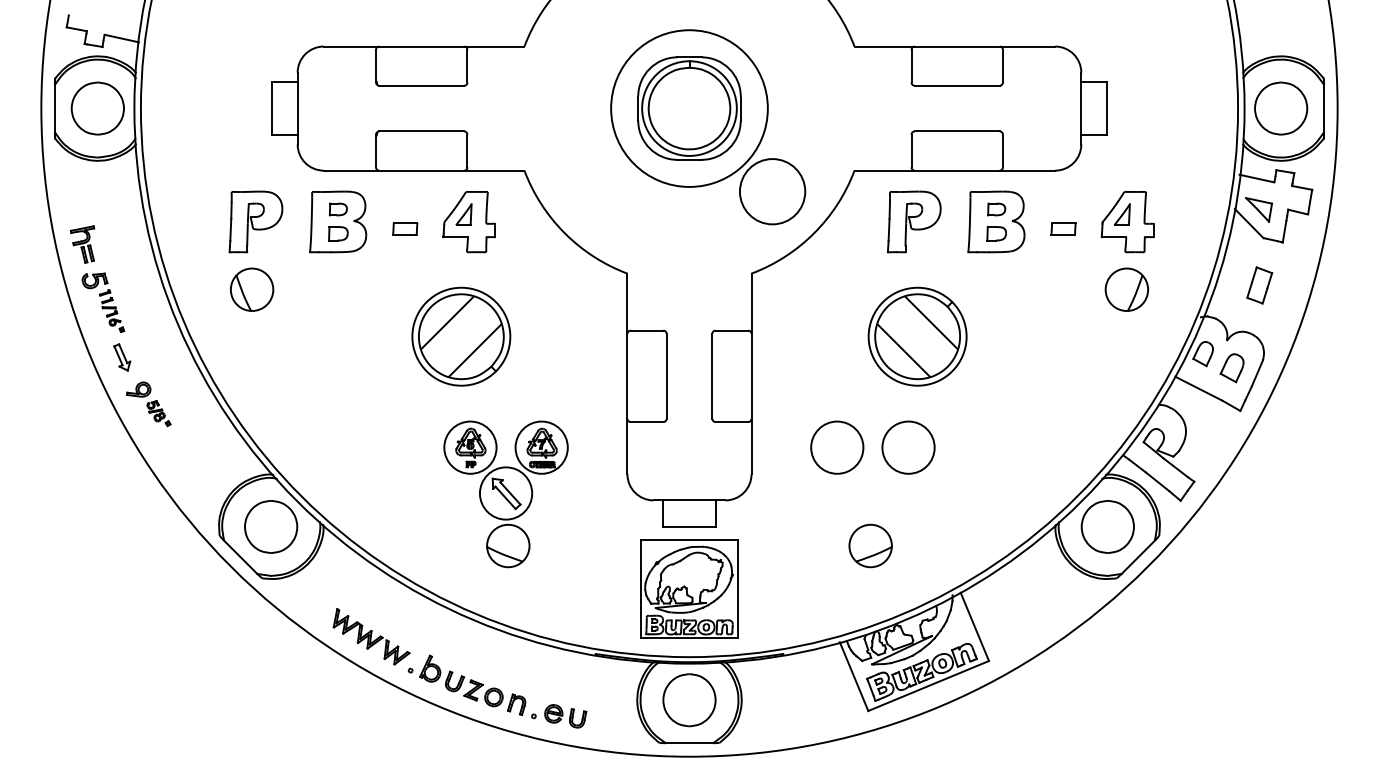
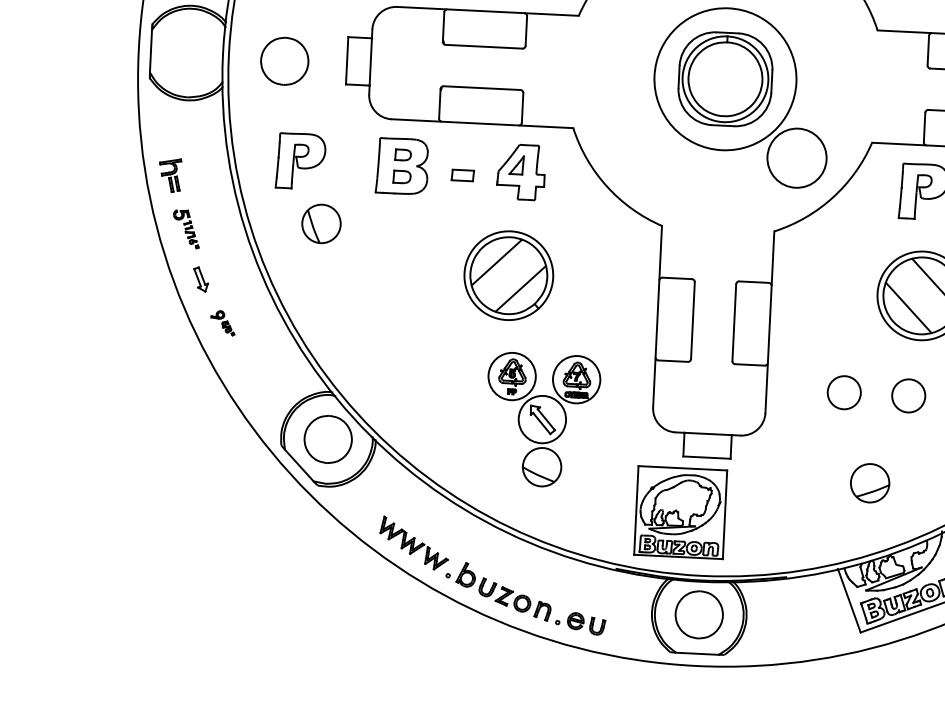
part: (97, 108) -> (284, 61), moved
part: (255, 221) -> (300, 160), moved
part: (103, 302) -> (186, 228), size x0.7
part: (148, 404) -> (222, 323), size x0.6
circle: (837, 447) -> (844, 392), size x0.7
circle: (908, 447) -> (908, 395), size x0.7
part: (689, 588) -> (680, 512), moved

